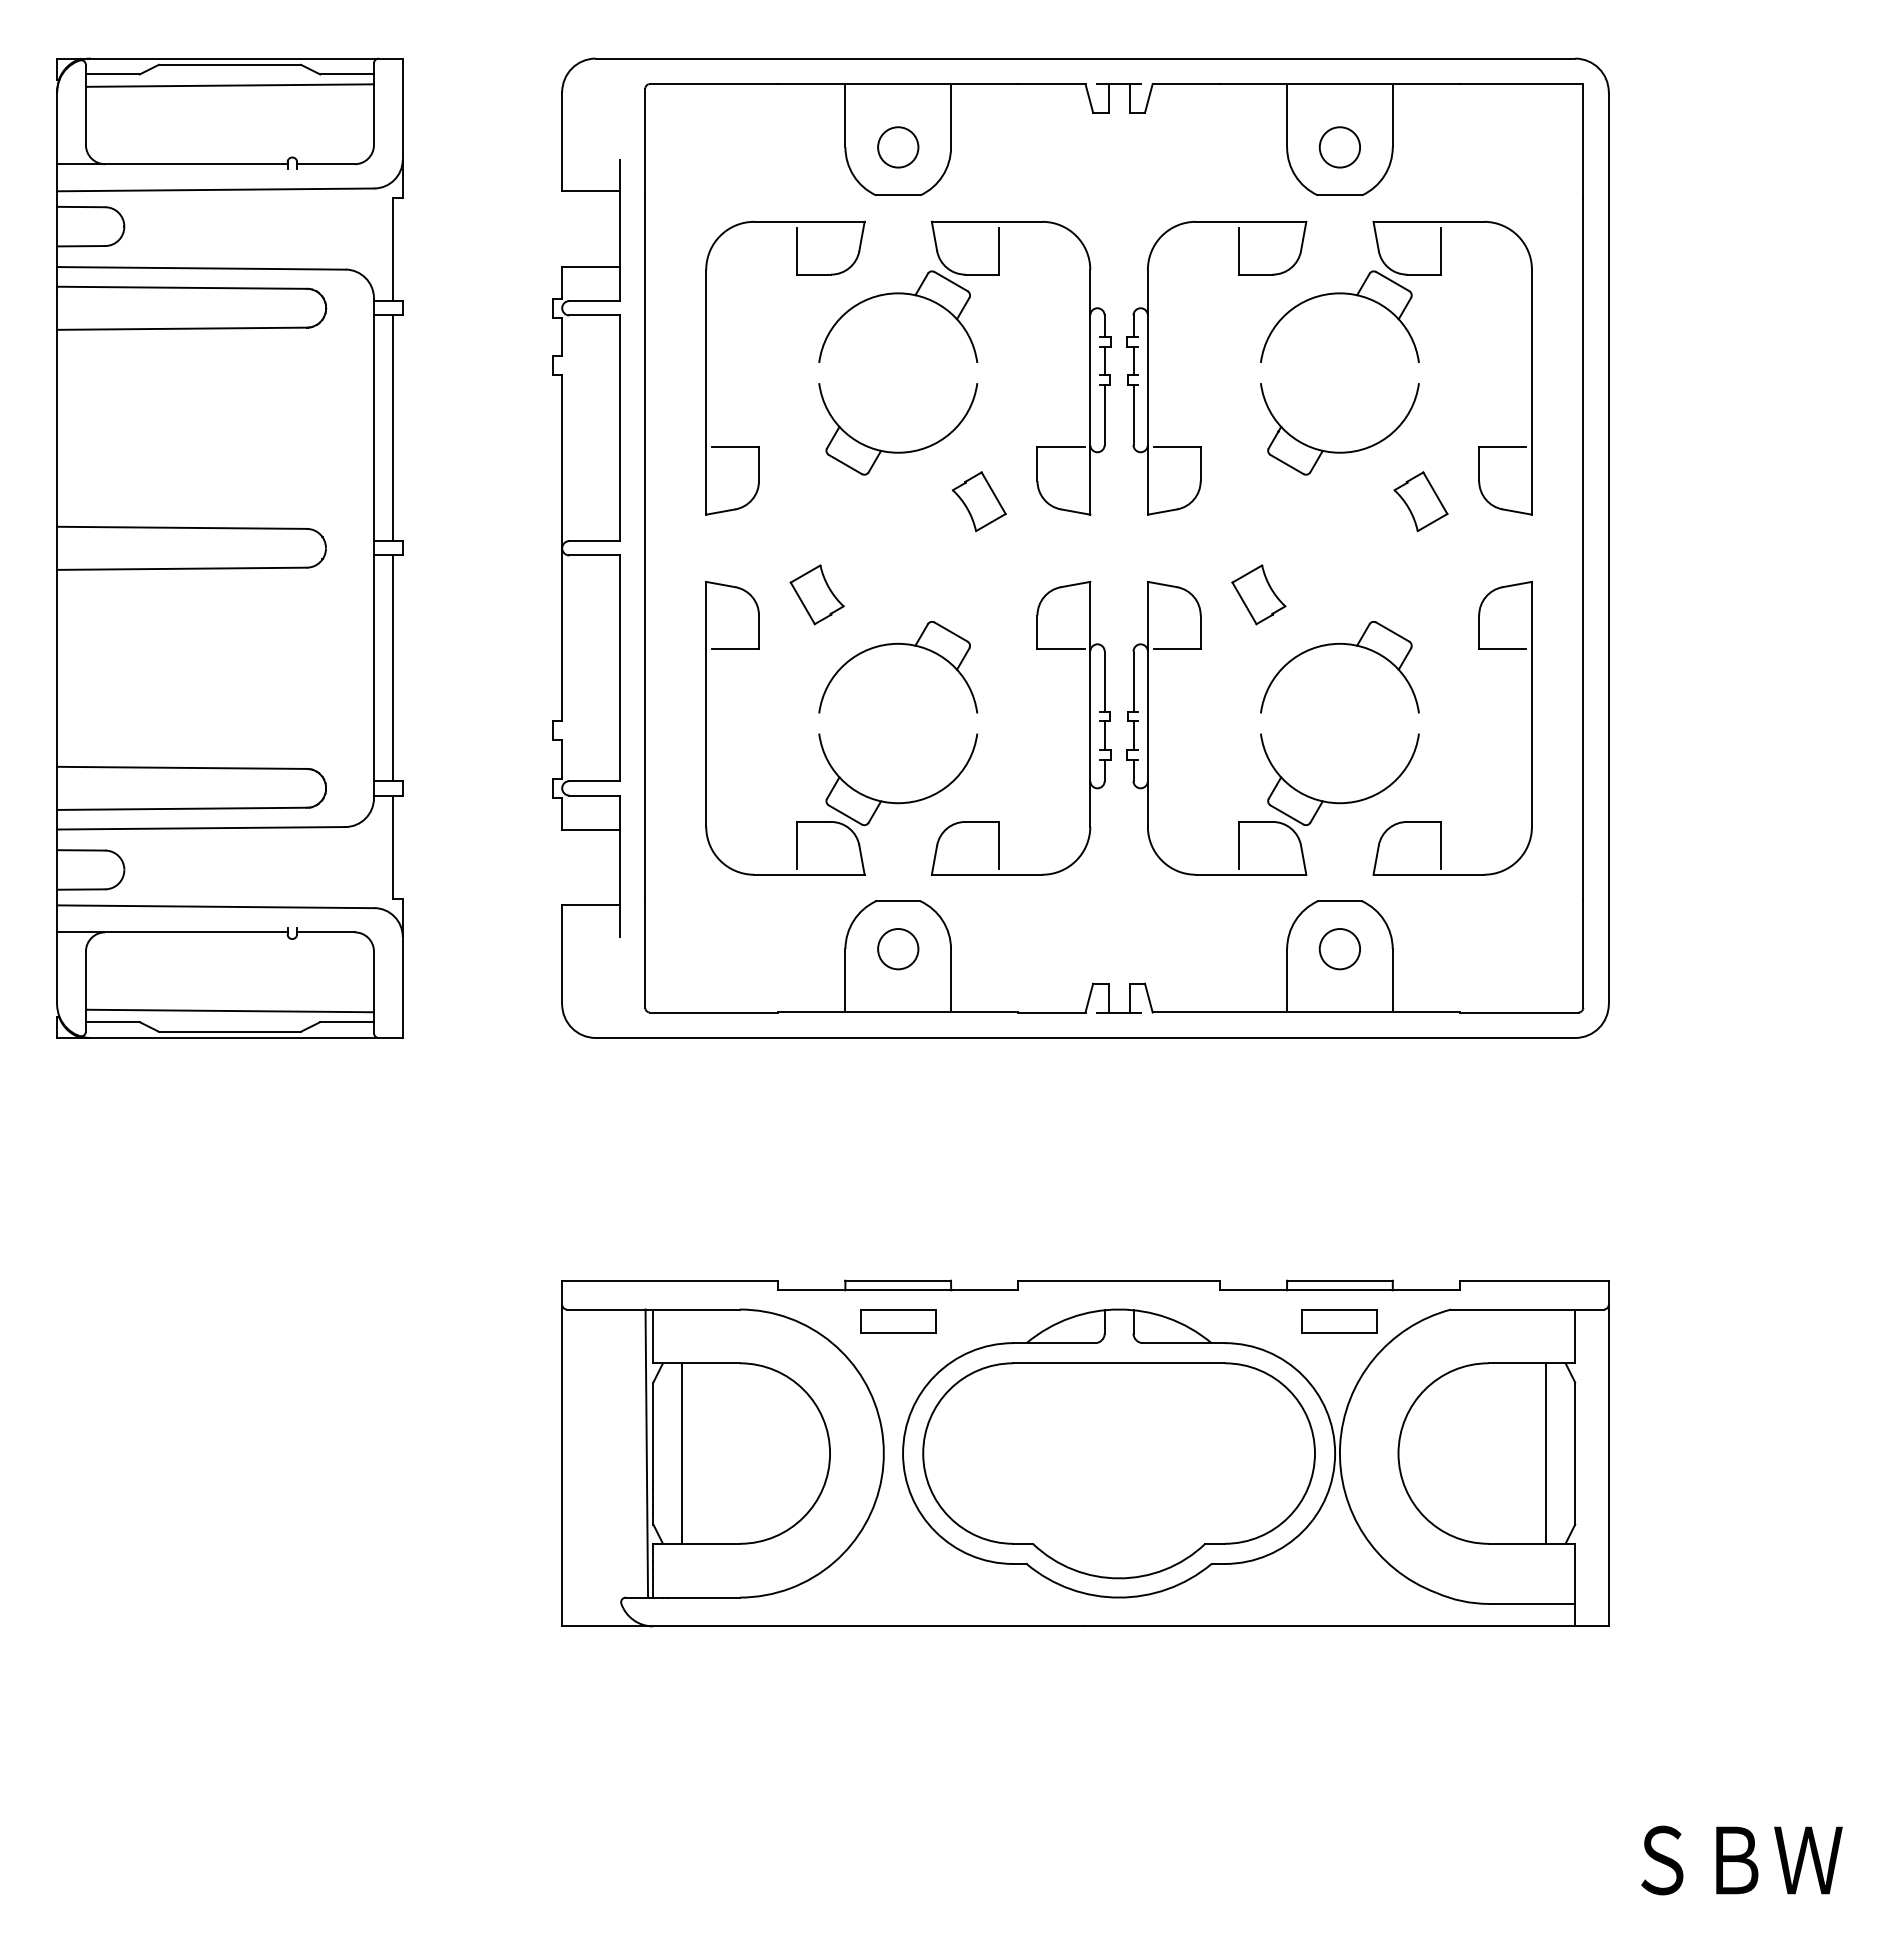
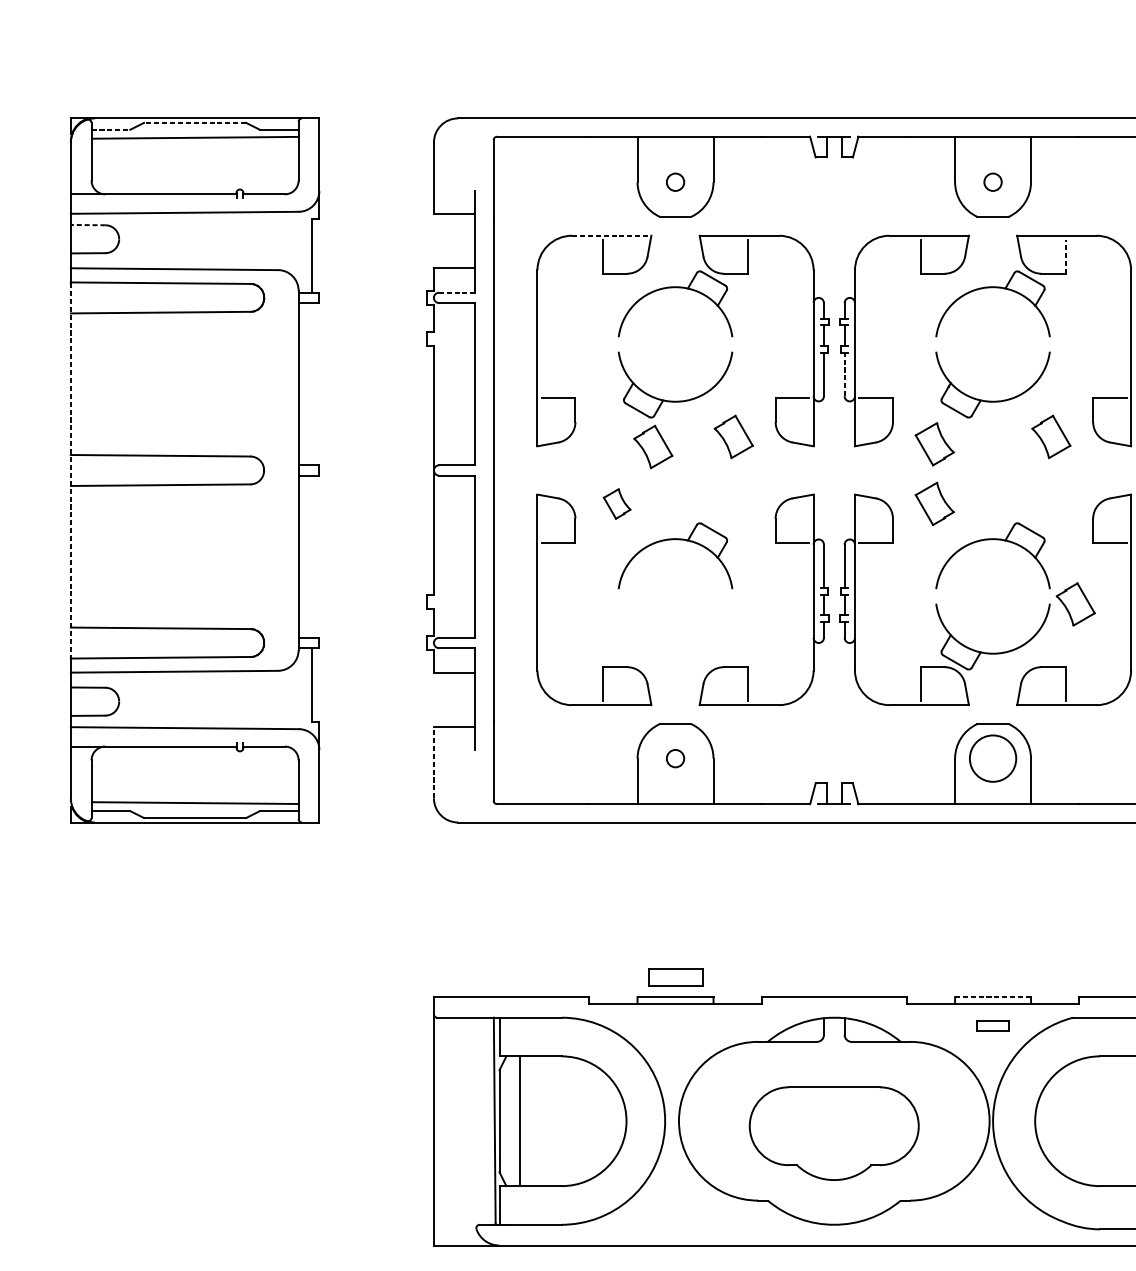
line: (229, 64) -> (194, 122), solid -> dashed
line: (112, 74) -> (110, 129), solid -> dashed
circle: (898, 147) -> (675, 182), size x0.6
circle: (1339, 147) -> (992, 182), size x0.6
line: (81, 207) -> (88, 225), solid -> dashed
line: (809, 221) -> (611, 235), solid -> dashed
line: (1440, 251) -> (1065, 257), solid -> dashed
line: (594, 301) -> (457, 293), solid -> dashed
line: (1133, 414) -> (844, 374), solid -> dashed
line: (393, 428) -> (312, 384), removed
part: (1258, 511) -> (934, 444), added
part: (867, 515) -> (653, 446), added
line: (57, 548) -> (71, 470), solid -> dashed
part: (816, 594) -> (616, 503), size x0.7
line: (393, 668) -> (312, 556), removed
part: (1454, 734) -> (1075, 604), added
part: (898, 802) -> (675, 653), removed
circle: (898, 949) -> (675, 758), size x0.6
circle: (1339, 949) -> (992, 758), size x1.6
line: (562, 954) -> (434, 762), solid -> dashed
line: (1339, 1280) -> (992, 996), solid -> dashed
part: (898, 1321) -> (675, 977), moved
part: (1339, 1321) -> (992, 1026), size x0.6
part: (1118, 1470) -> (833, 1133), size x0.6

